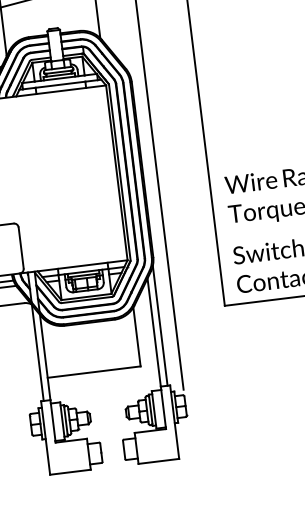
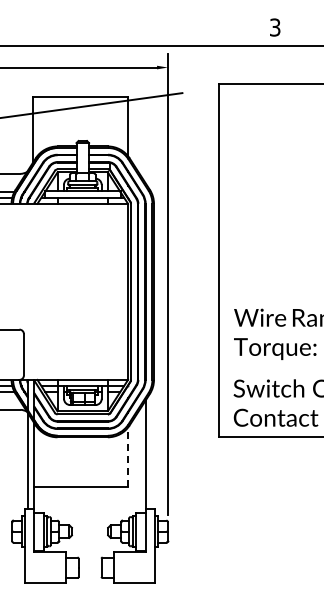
line: (160, 325) -> (152, 448), removed
line: (137, 337) -> (128, 457), solid -> dashed

